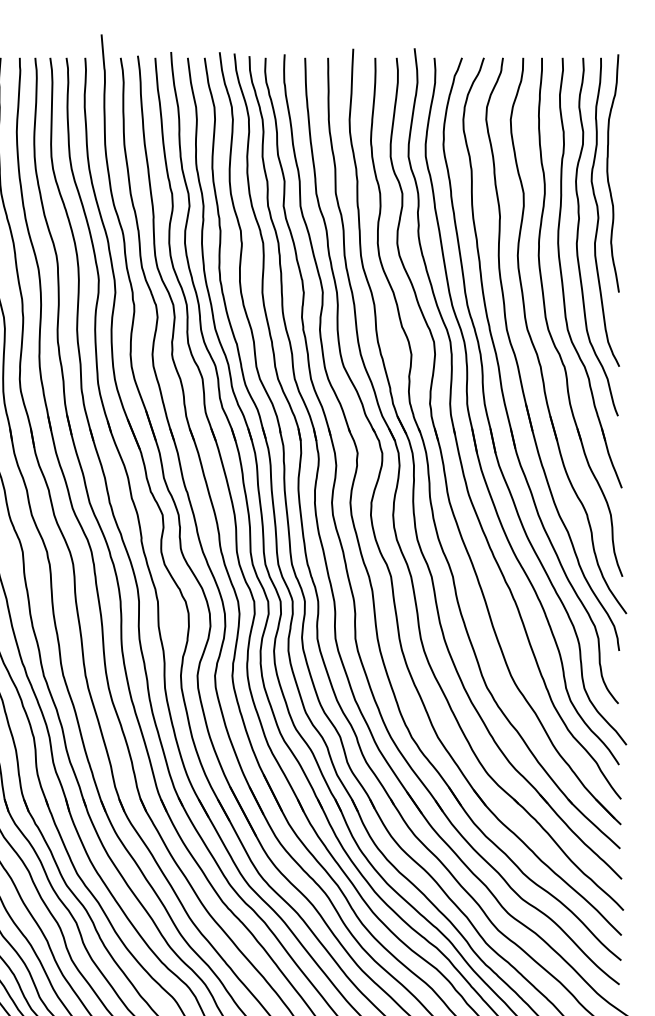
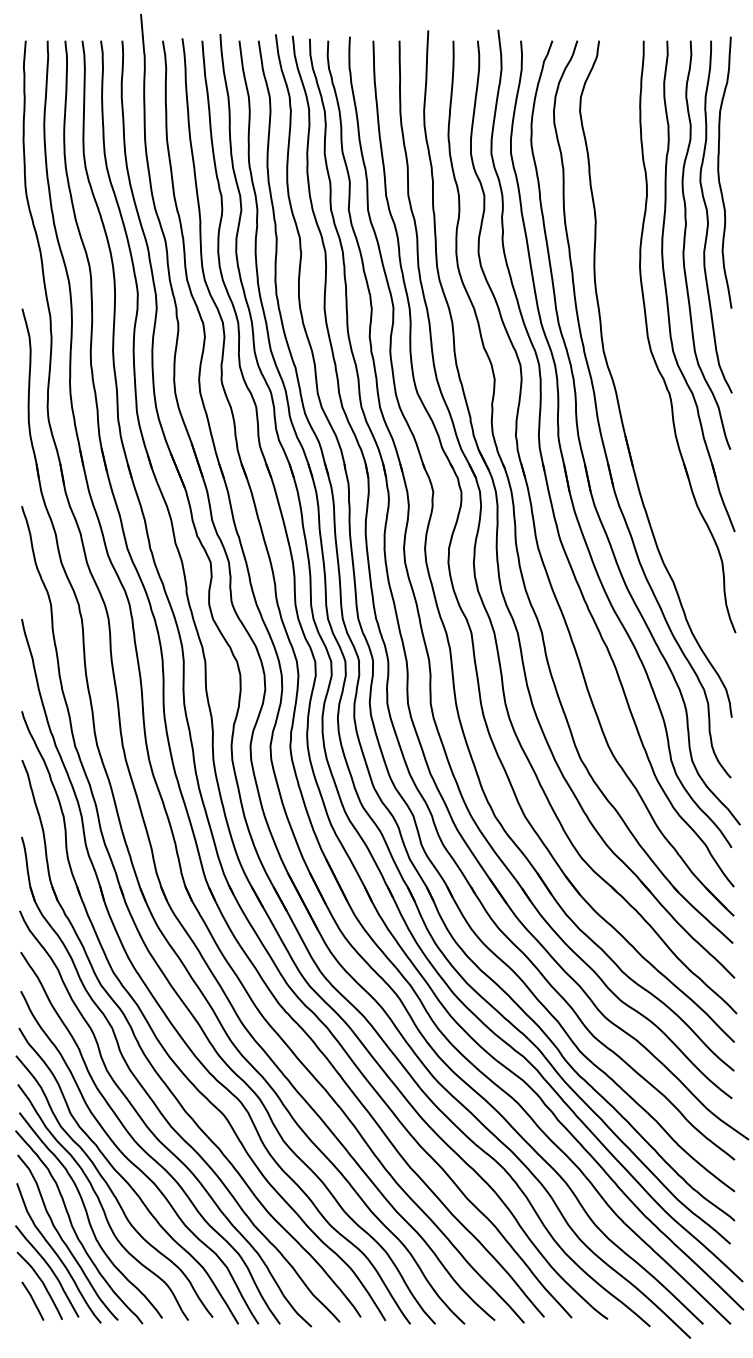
part: (536, 350) -> (637, 374), removed

